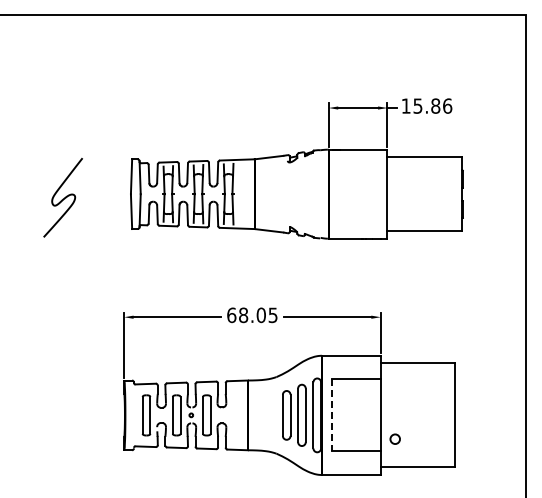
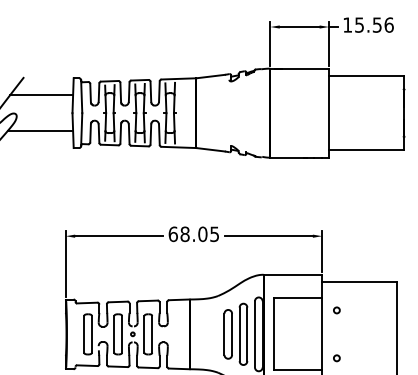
text: (435, 105) -> (377, 24), 15.86 -> 15.56
line: (99, 176) -> (41, 95), added
line: (98, 212) -> (40, 131), added
circle: (395, 391) -> (337, 310), added
line: (332, 415) -> (274, 334), dashed -> solid
circle: (395, 439) -> (337, 358), size x0.62

